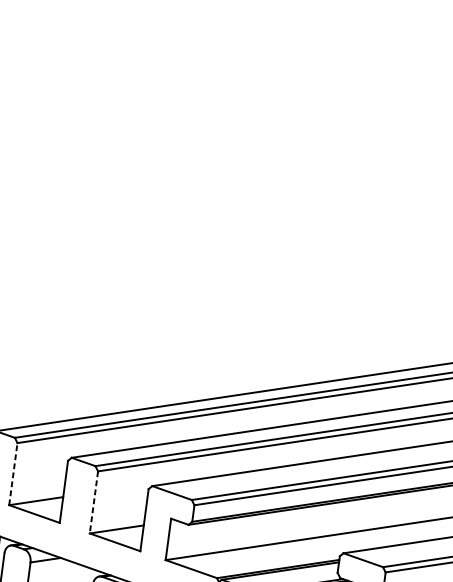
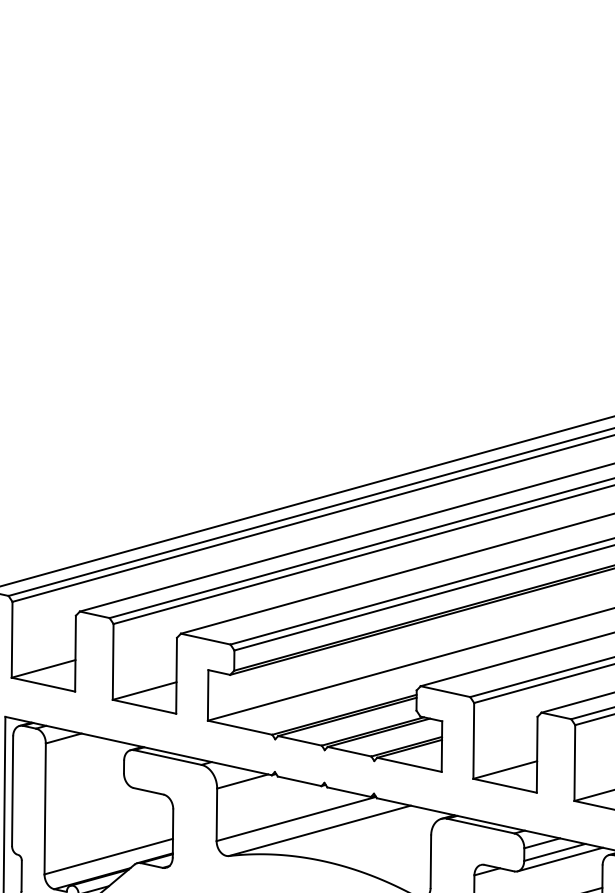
line: (13, 473) -> (12, 639), dashed -> solid
line: (94, 502) -> (113, 661), dashed -> solid

